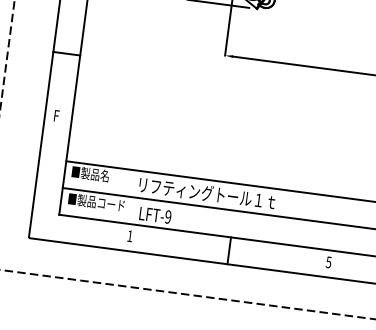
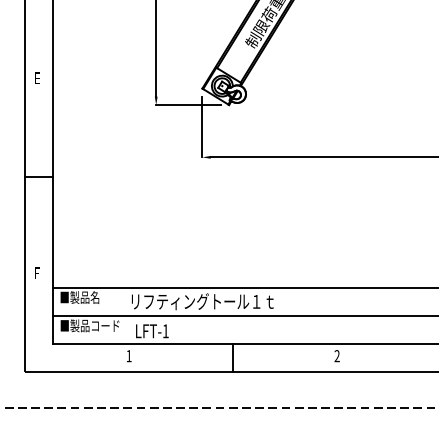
text: (56, 115) -> (37, 272), moved
text: (167, 217) -> (165, 331), LFT-9 -> LFT-1
text: (328, 262) -> (336, 356), 5 -> 2

